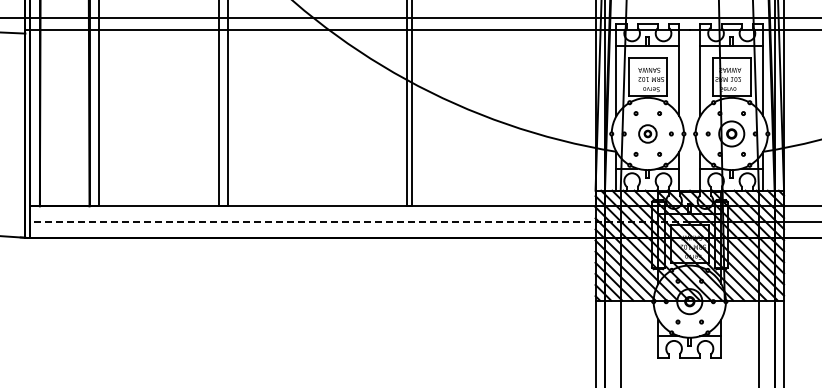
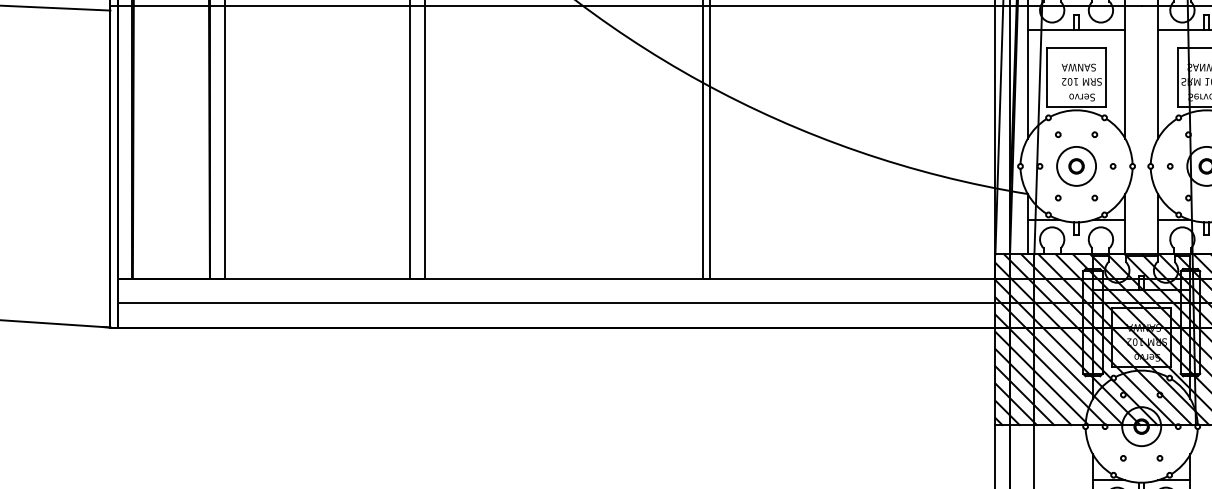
part: (647, 133) -> (1076, 165), size x1.43
line: (359, 222) -> (628, 303), dashed -> solid

